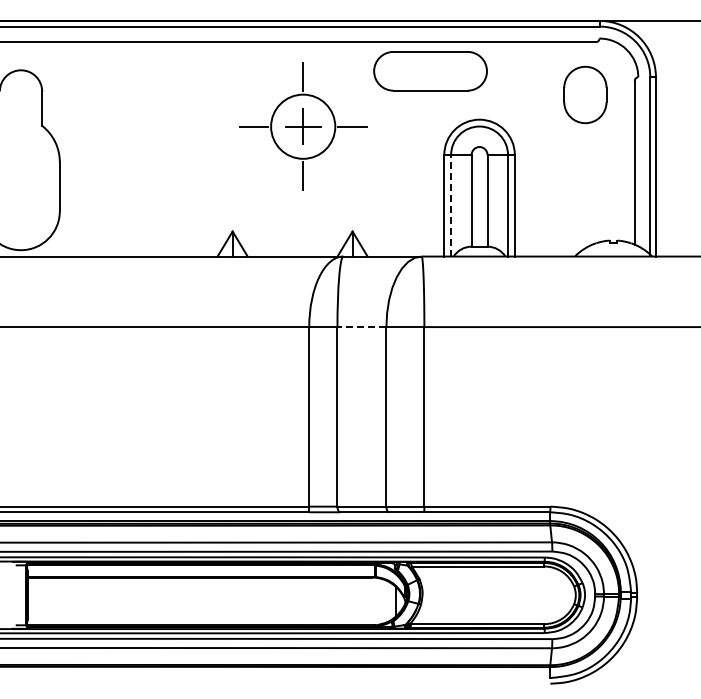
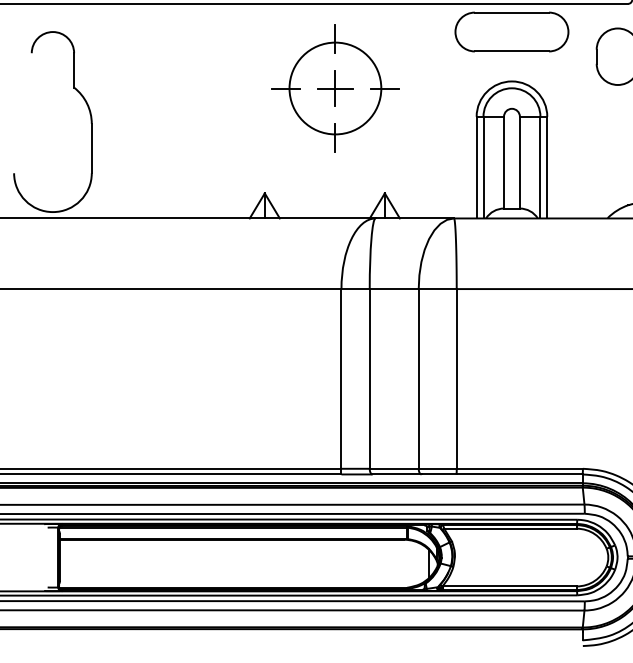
part: (430, 71) -> (511, 32), moved
circle: (303, 126) -> (335, 88), size x1.43
line: (451, 205) -> (483, 167), dashed -> solid
line: (361, 327) -> (393, 289), dashed -> solid

